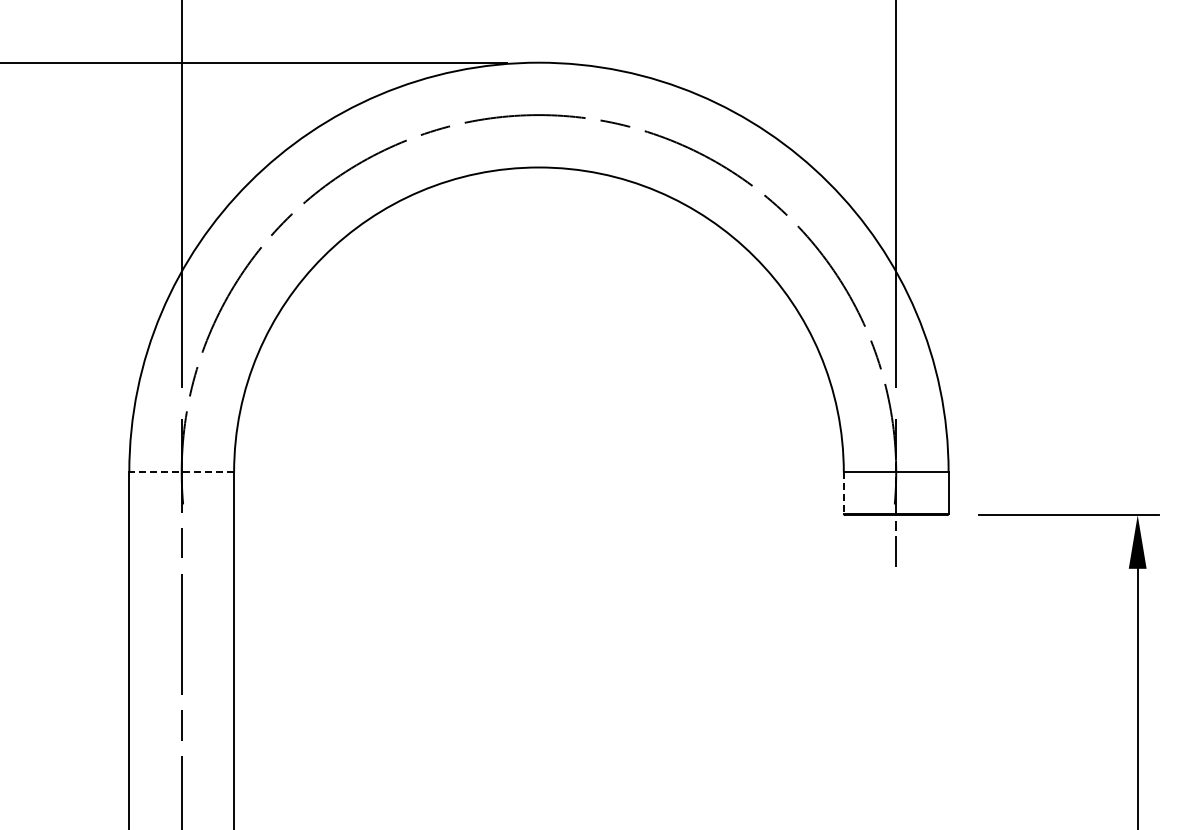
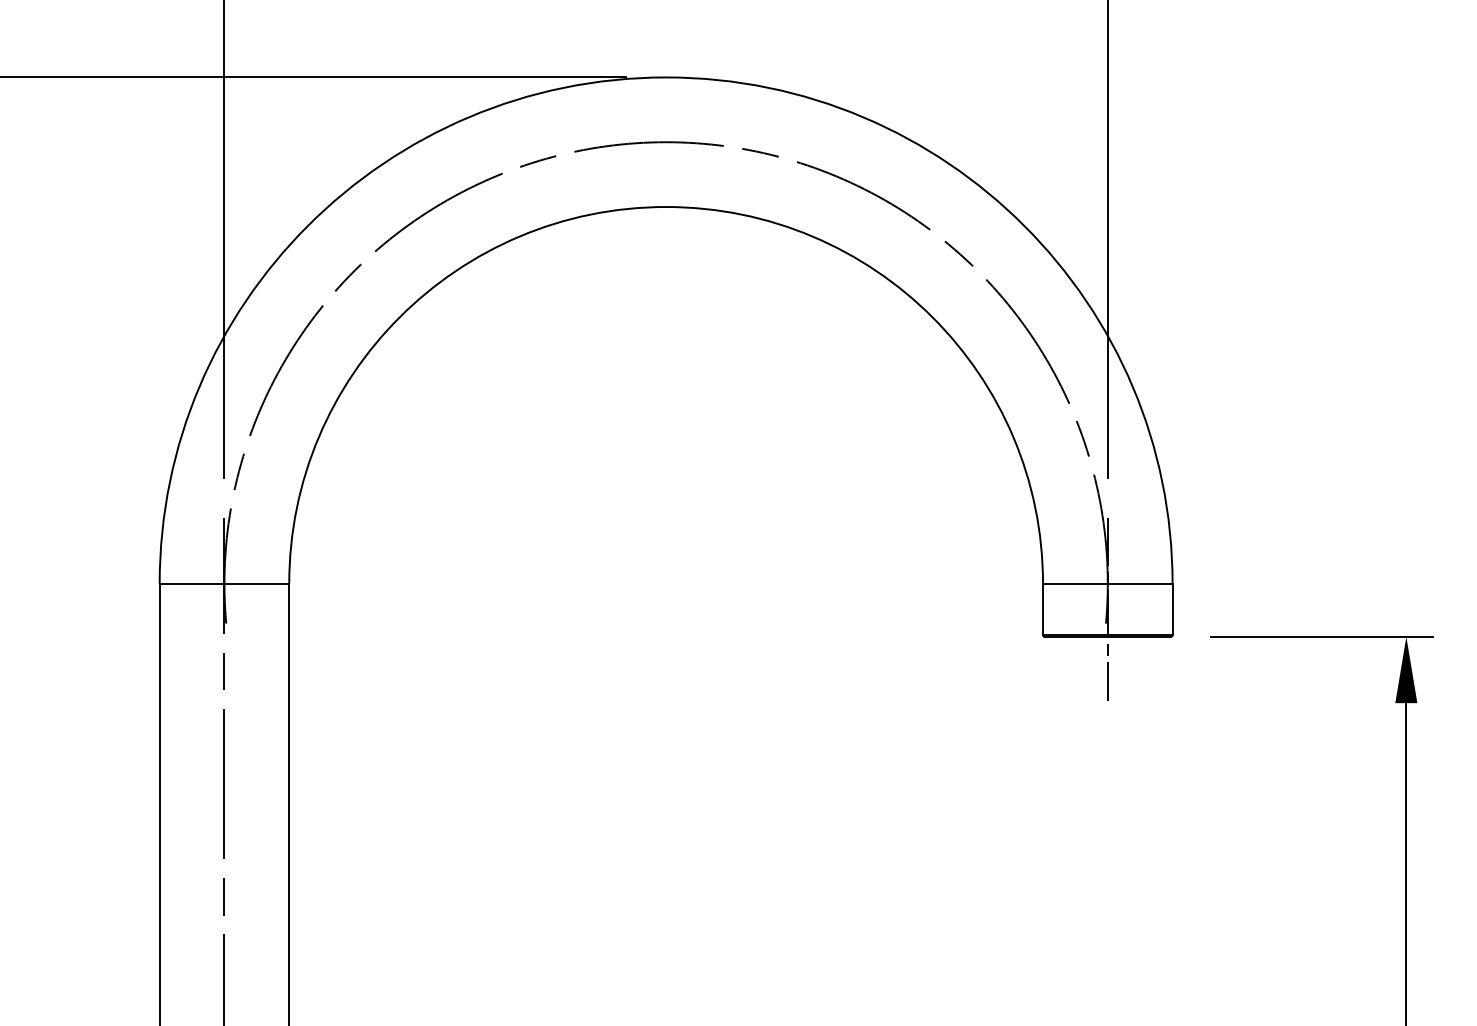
line: (181, 472) -> (224, 584), dashed -> solid
line: (843, 493) -> (1042, 610), dashed -> solid

